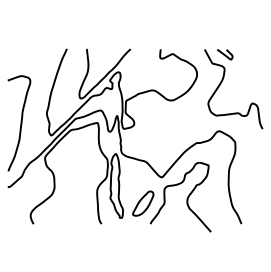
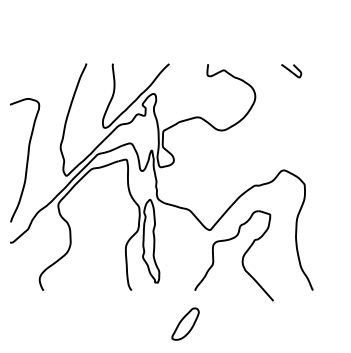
curve: (221, 82) -> (287, 107), removed
part: (143, 203) -> (185, 323), moved

